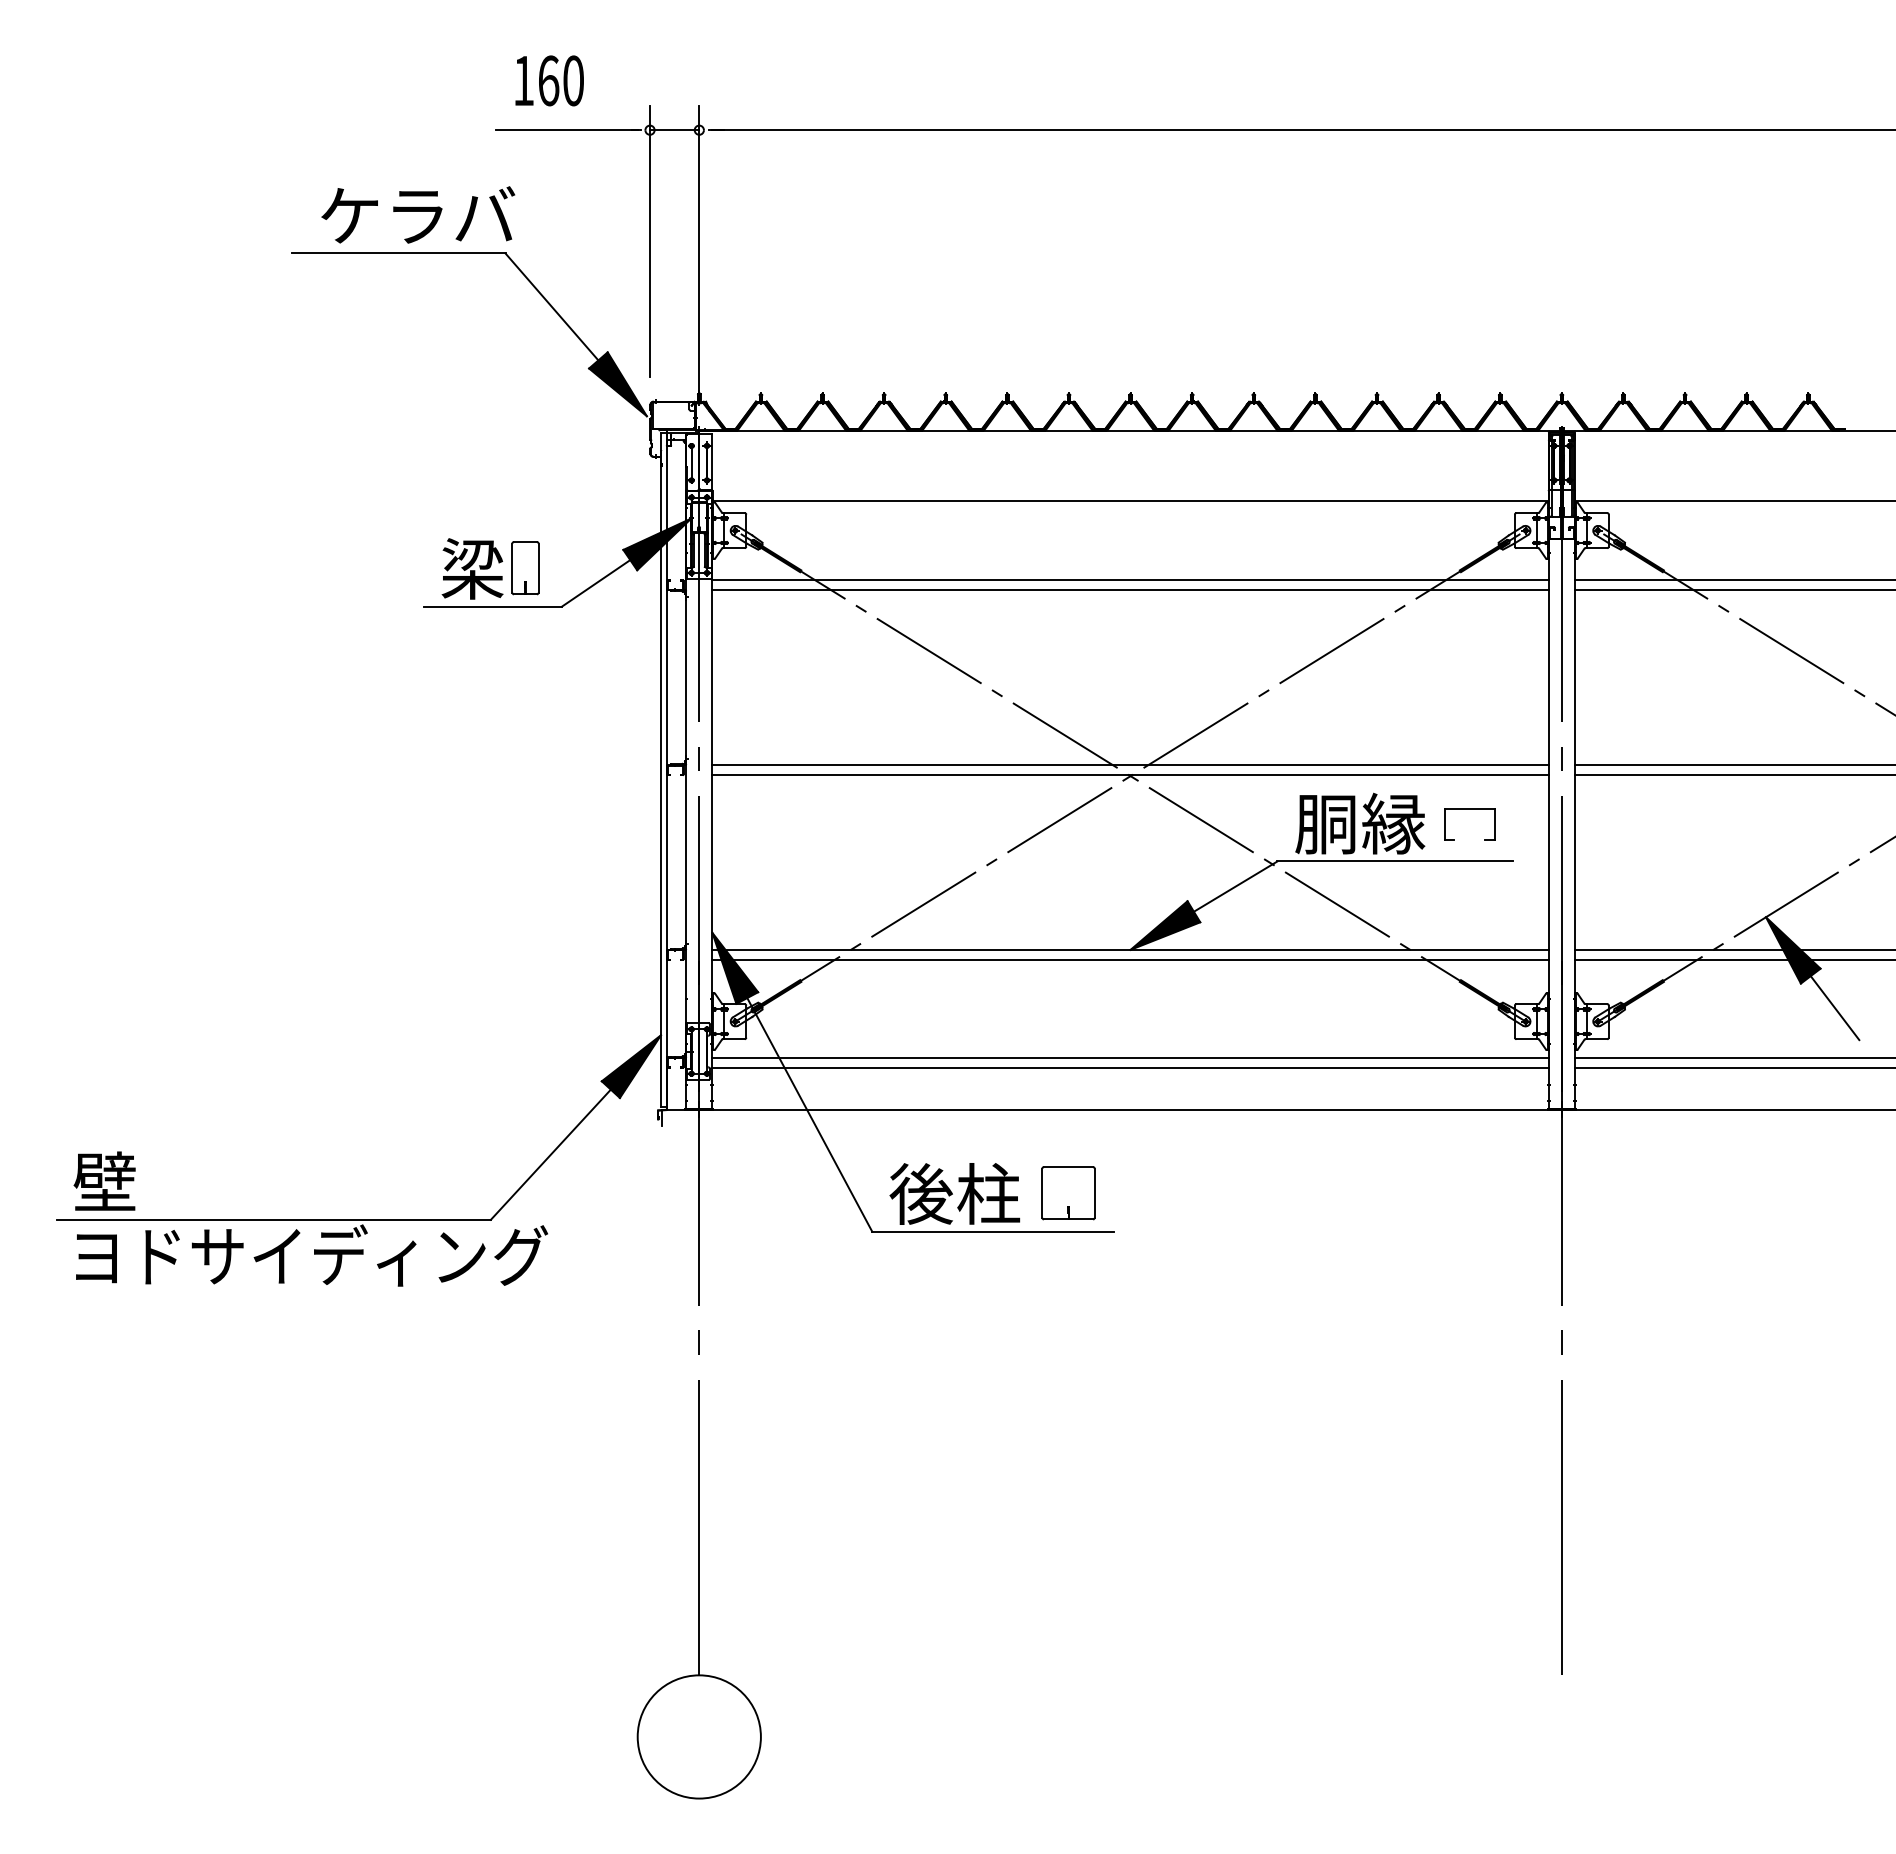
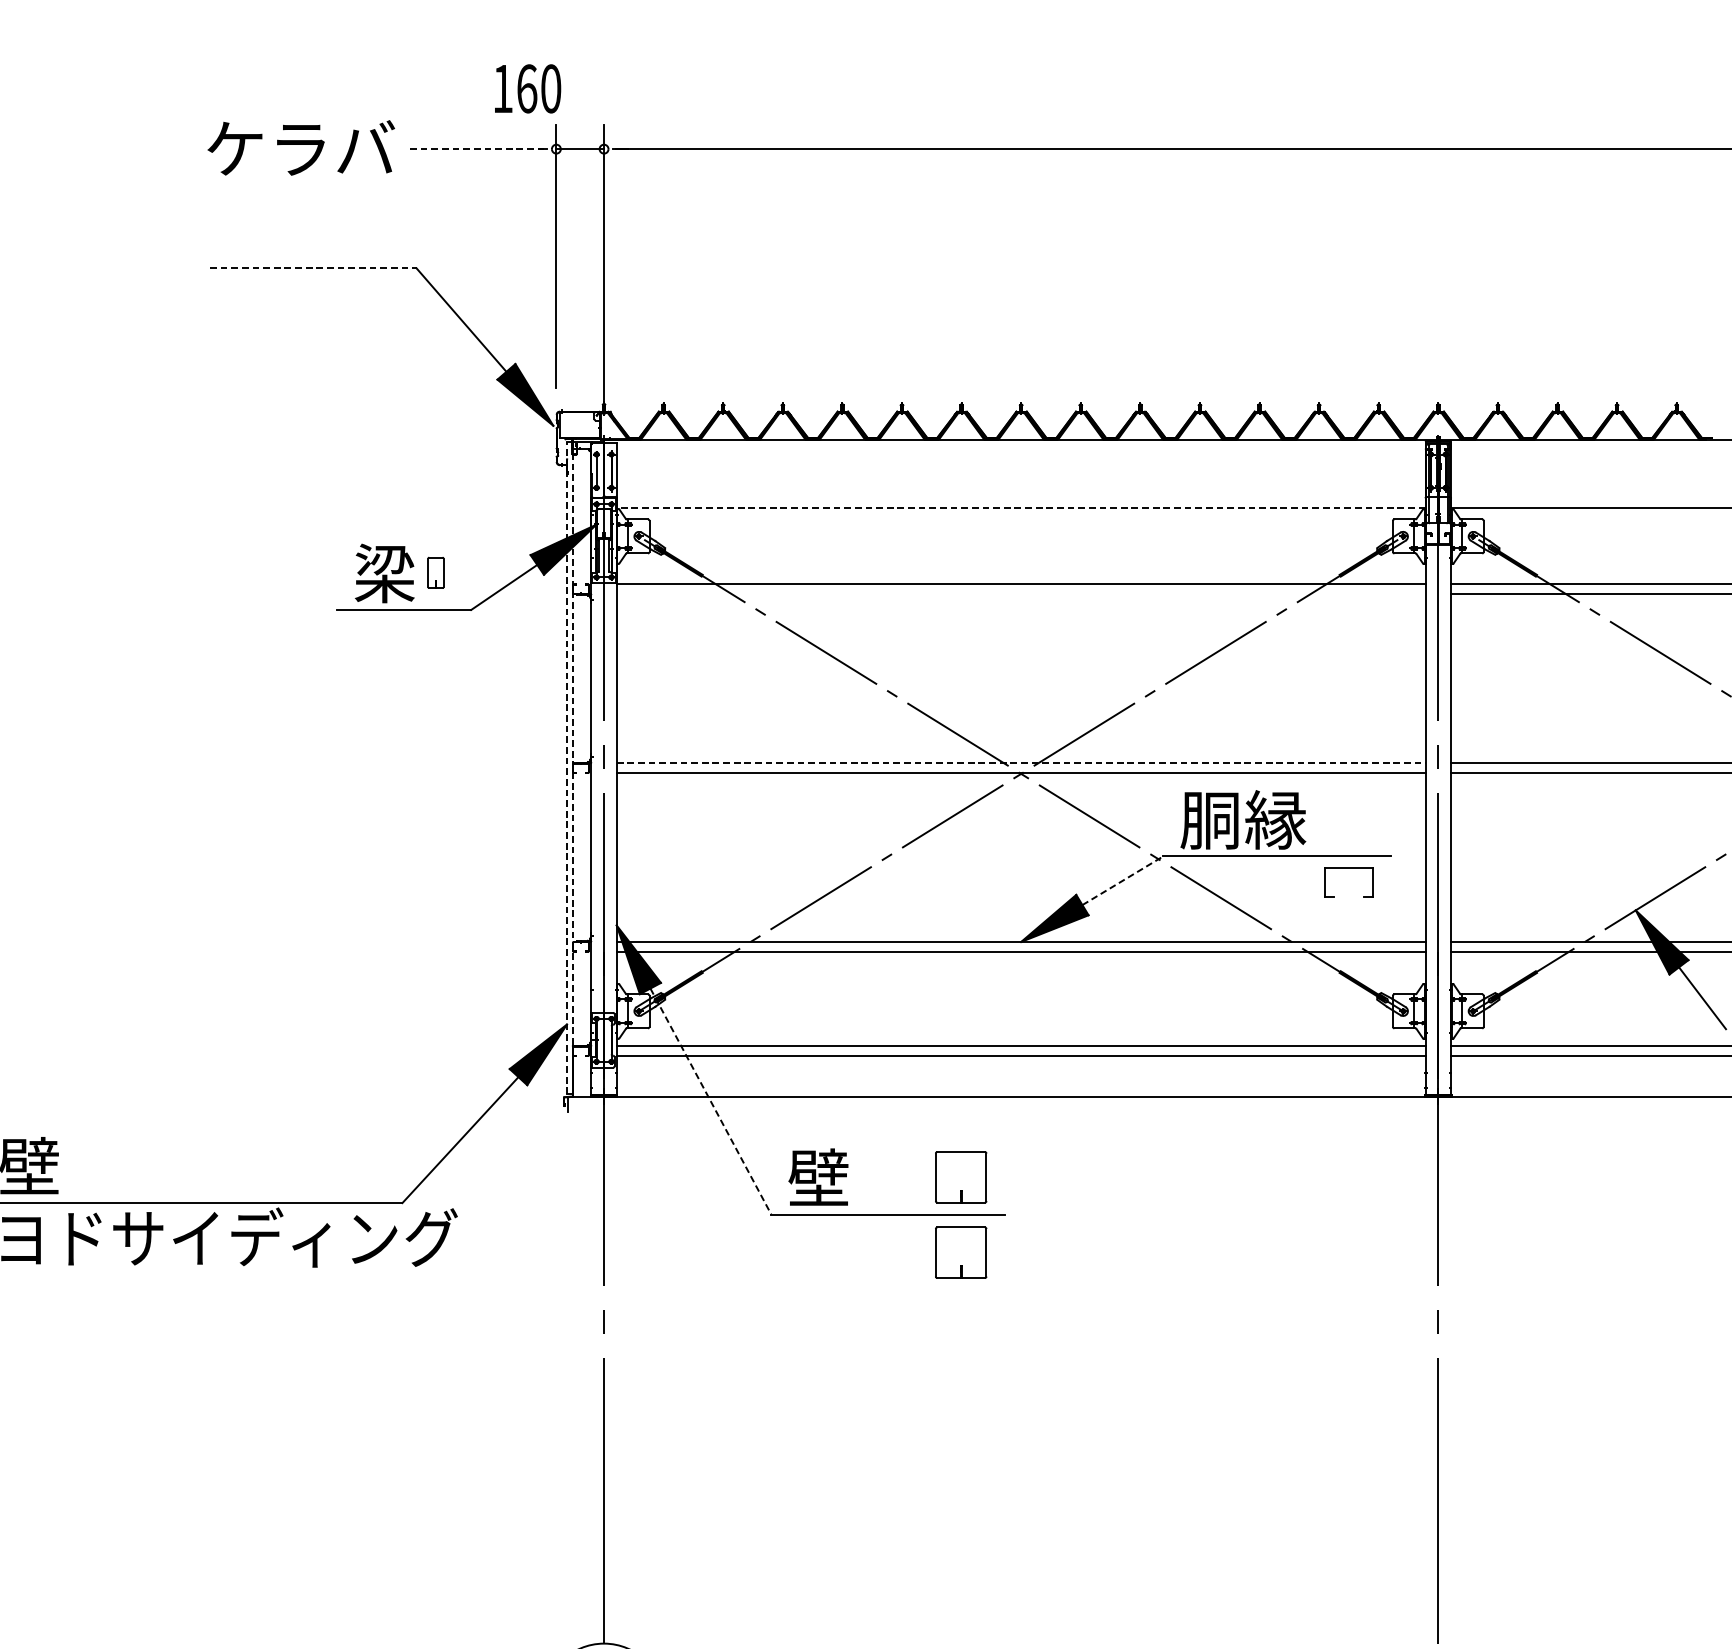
text: (549, 80) -> (527, 88), moved
line: (567, 130) -> (476, 149), solid -> dashed
text: (418, 214) -> (301, 147), moved
line: (398, 253) -> (313, 268), solid -> dashed
line: (1130, 501) -> (1021, 508), solid -> dashed
part: (525, 568) -> (435, 573), size x0.6
line: (1130, 590) -> (1021, 594), removed
line: (1131, 765) -> (1022, 763), solid -> dashed
line: (660, 769) -> (566, 767), solid -> dashed
line: (667, 770) -> (573, 768), solid -> dashed
part: (1469, 809) -> (1348, 868), moved
line: (1235, 886) -> (1122, 880), solid -> dashed
line: (809, 1114) -> (710, 1101), solid -> dashed
text: (954, 1193) -> (850, 1177), 後柱 -> 壁
part: (1068, 1271) -> (961, 1253), added

